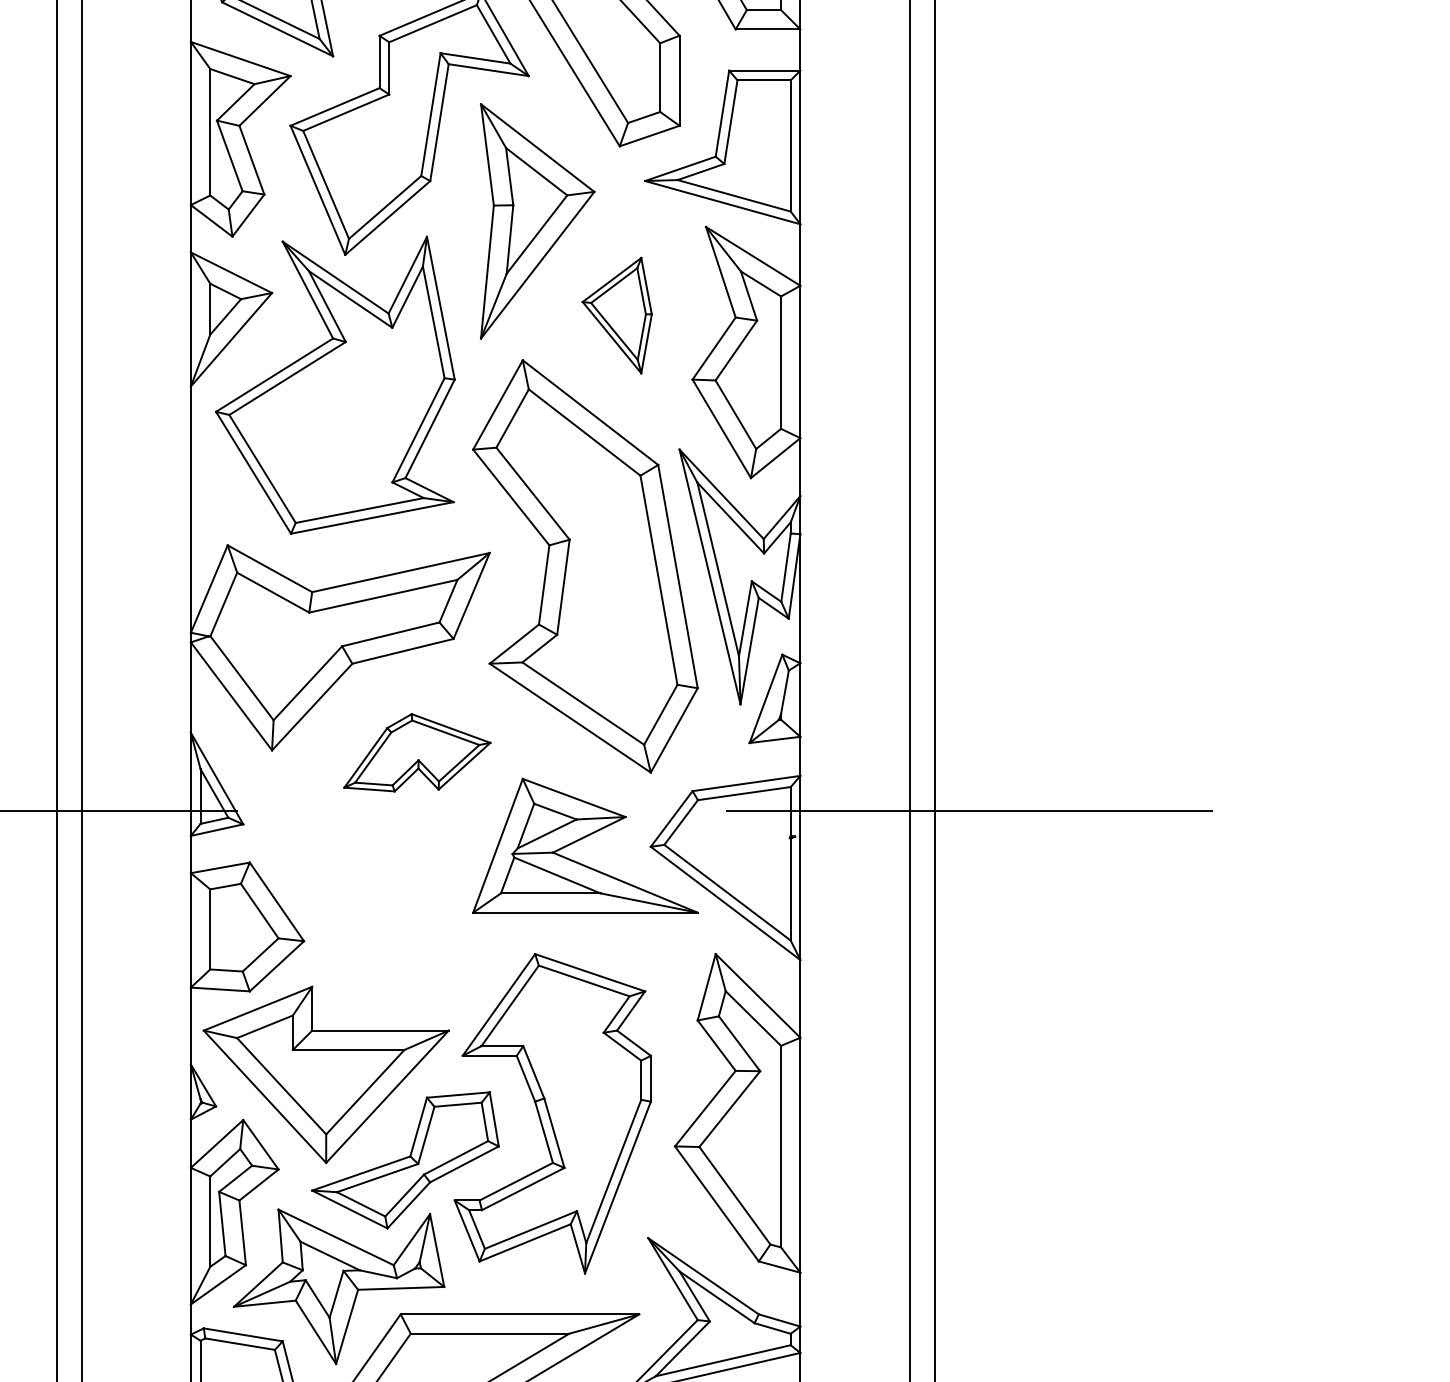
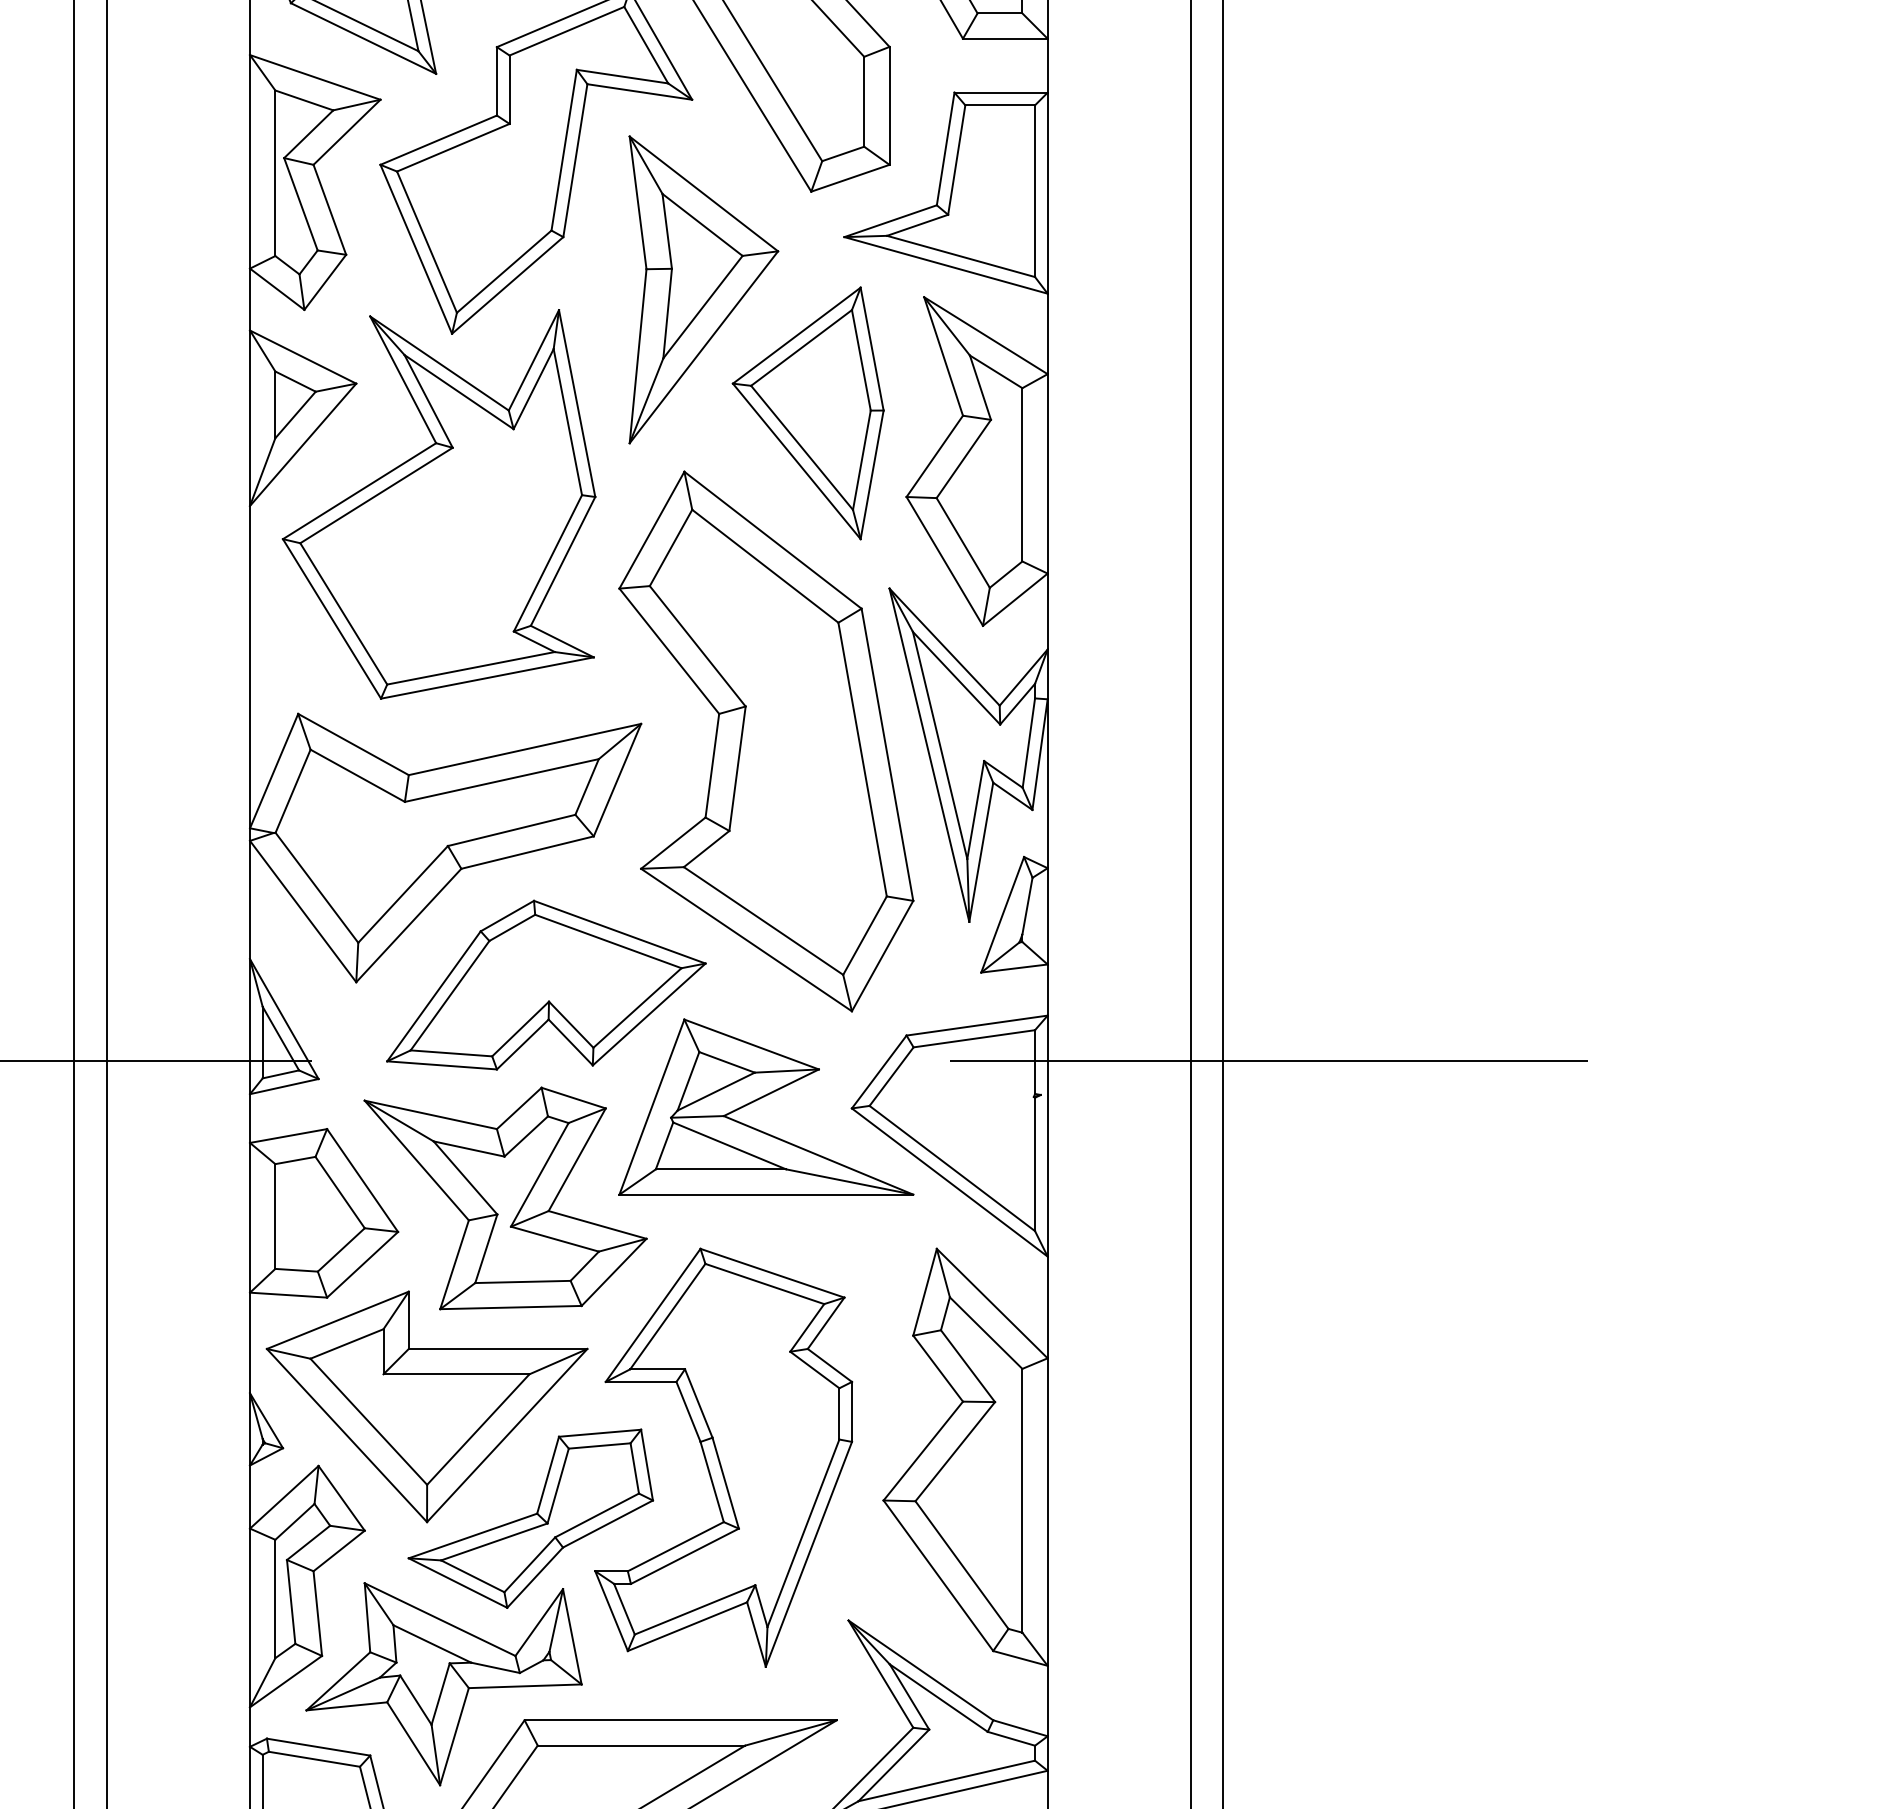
part: (616, 315) -> (807, 413), size x1.67
part: (417, 752) -> (546, 984), size x1.67
part: (385, 915) -> (504, 1198), added

